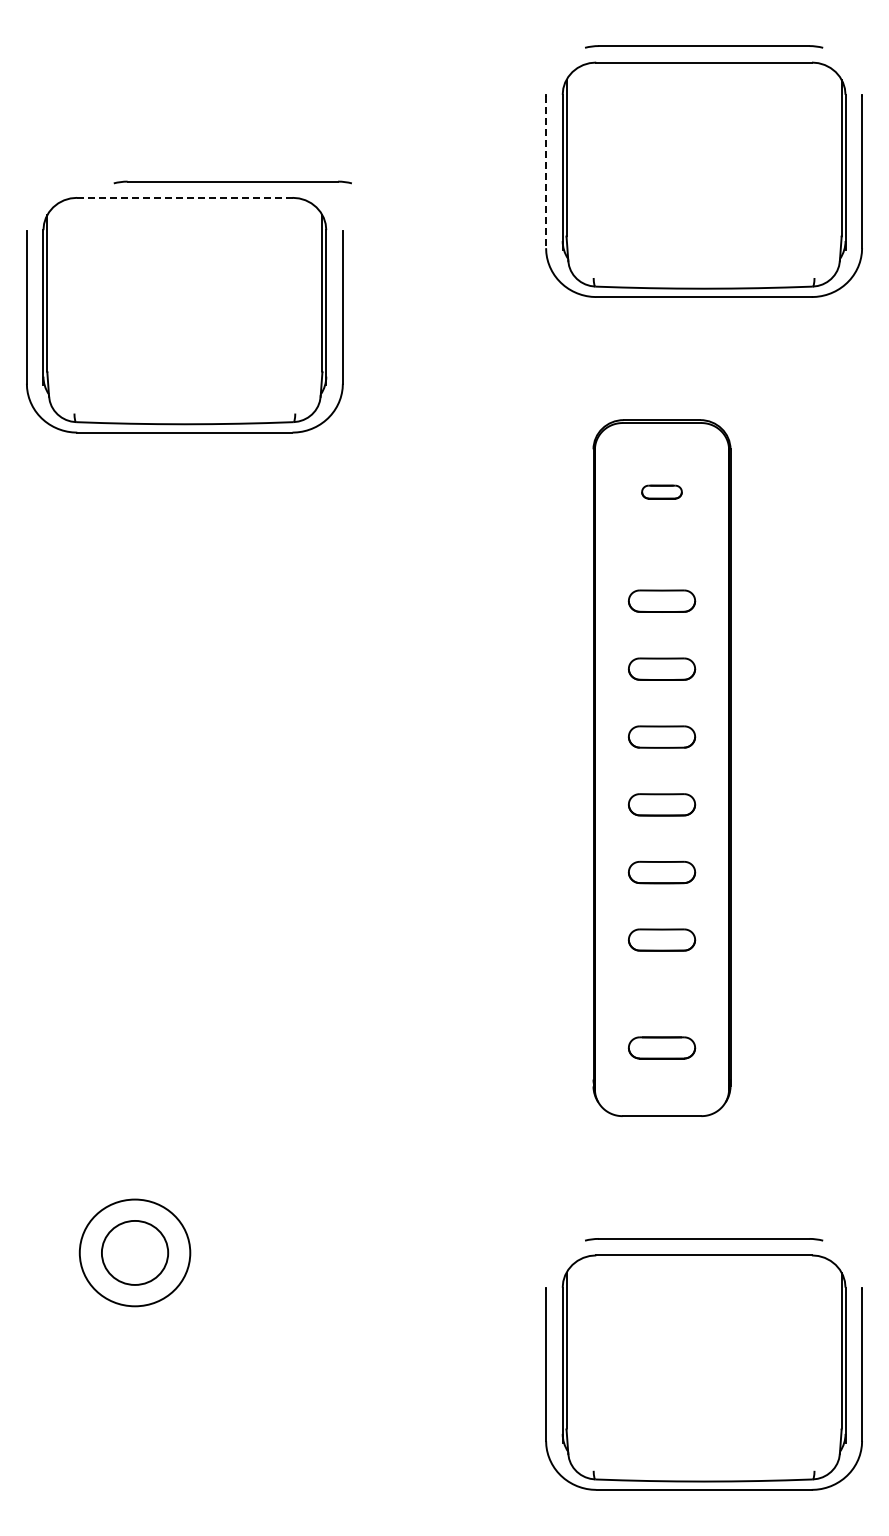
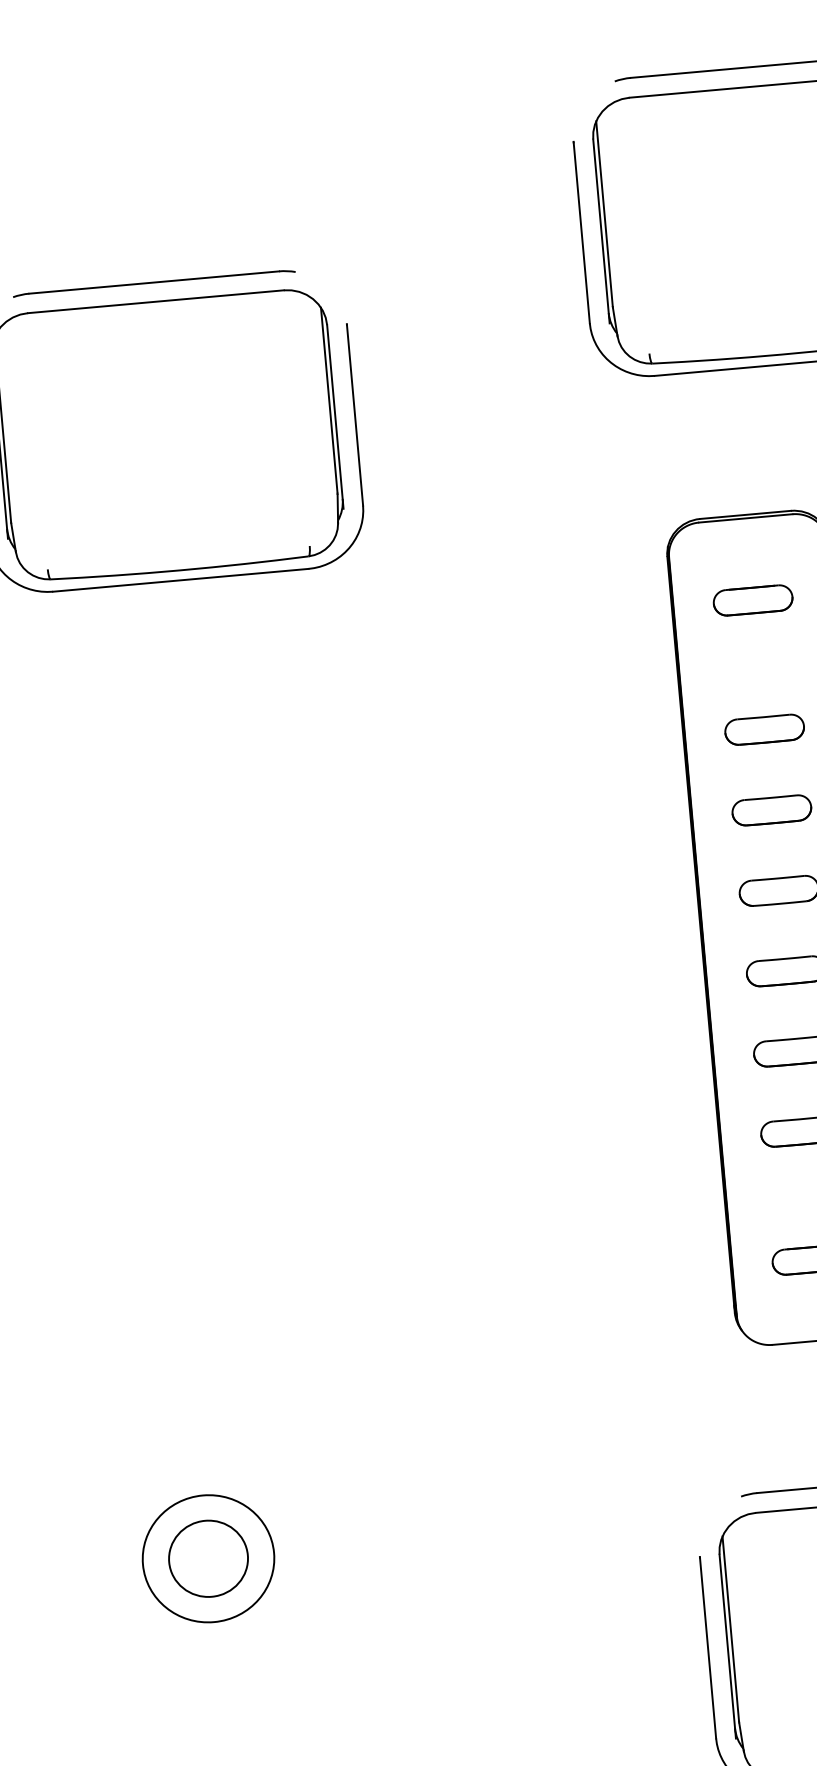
line: (546, 172) -> (582, 233), dashed -> solid
part: (232, 182) -> (153, 283), moved
line: (184, 197) -> (155, 301), dashed -> solid
part: (661, 491) -> (752, 599), size x1.67

